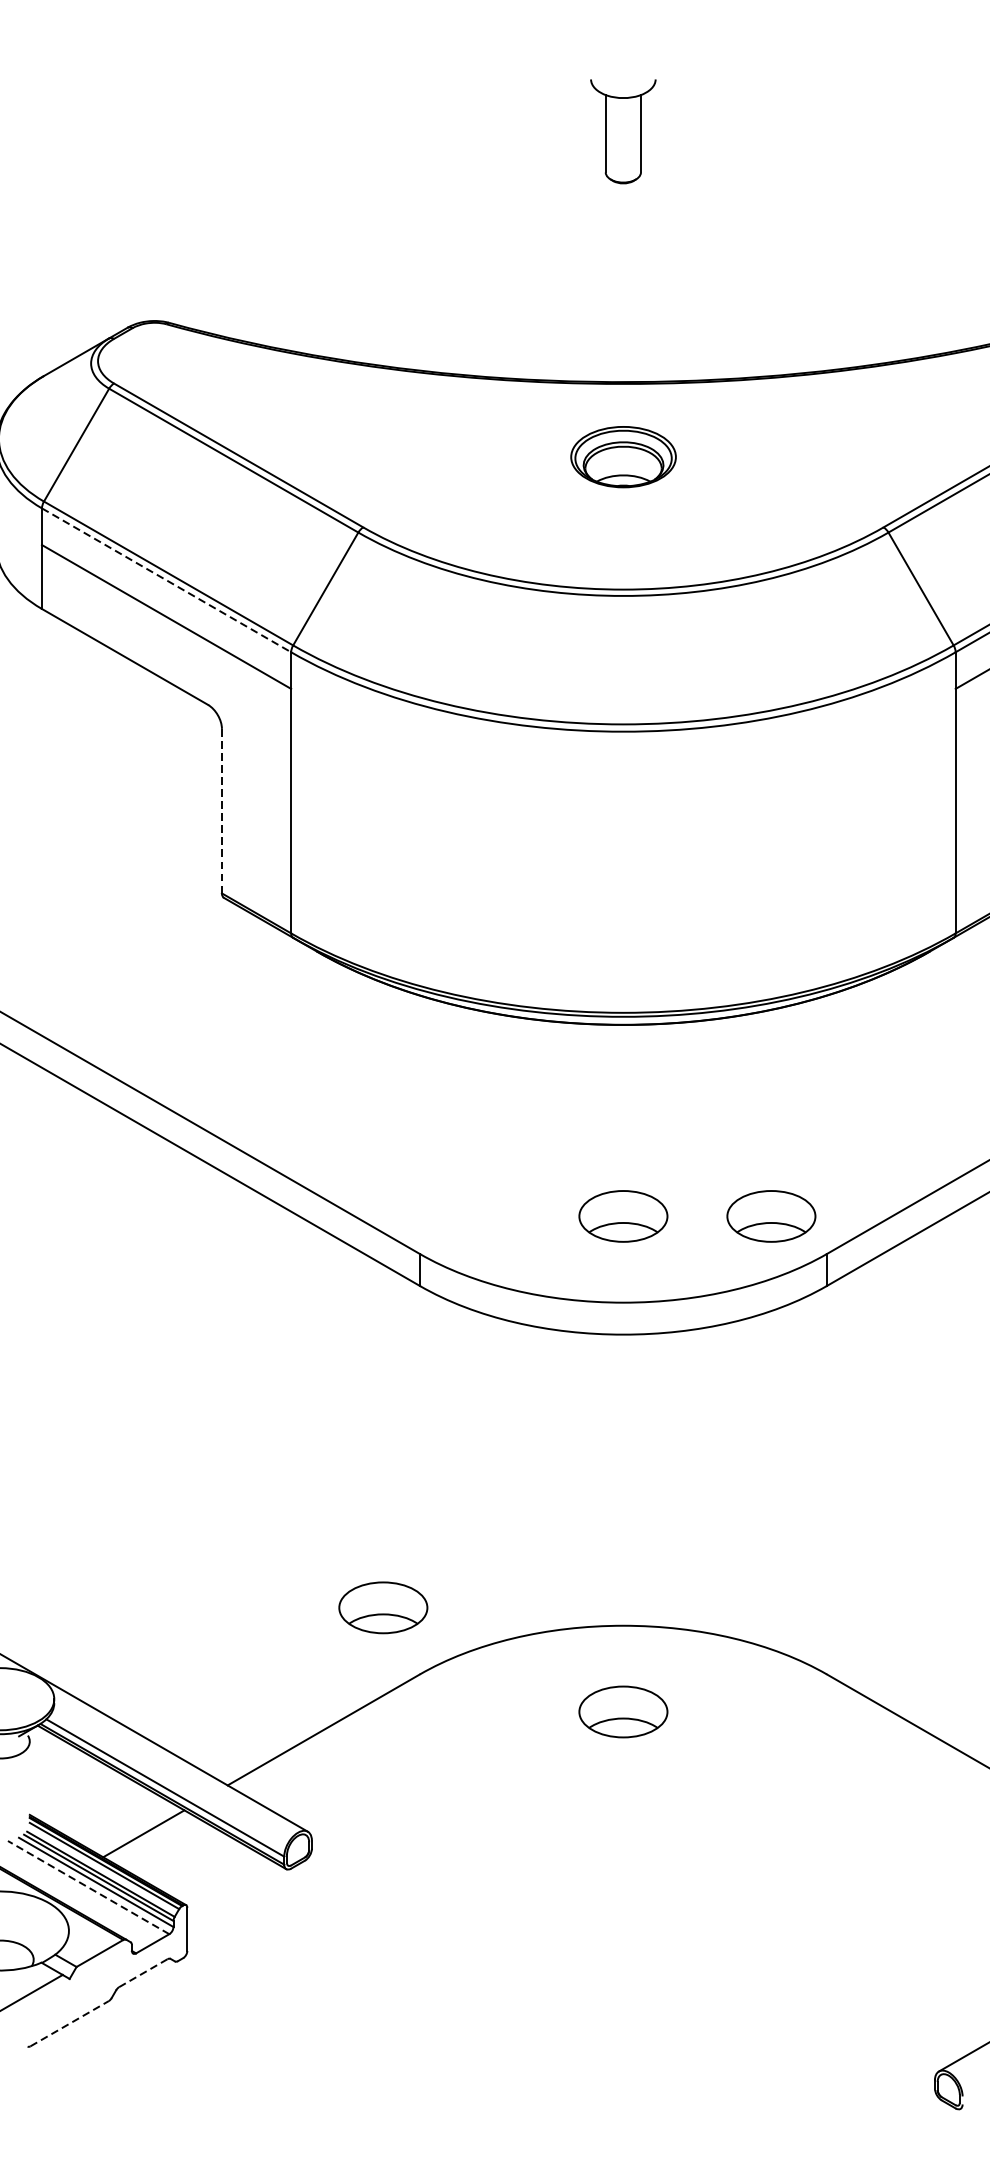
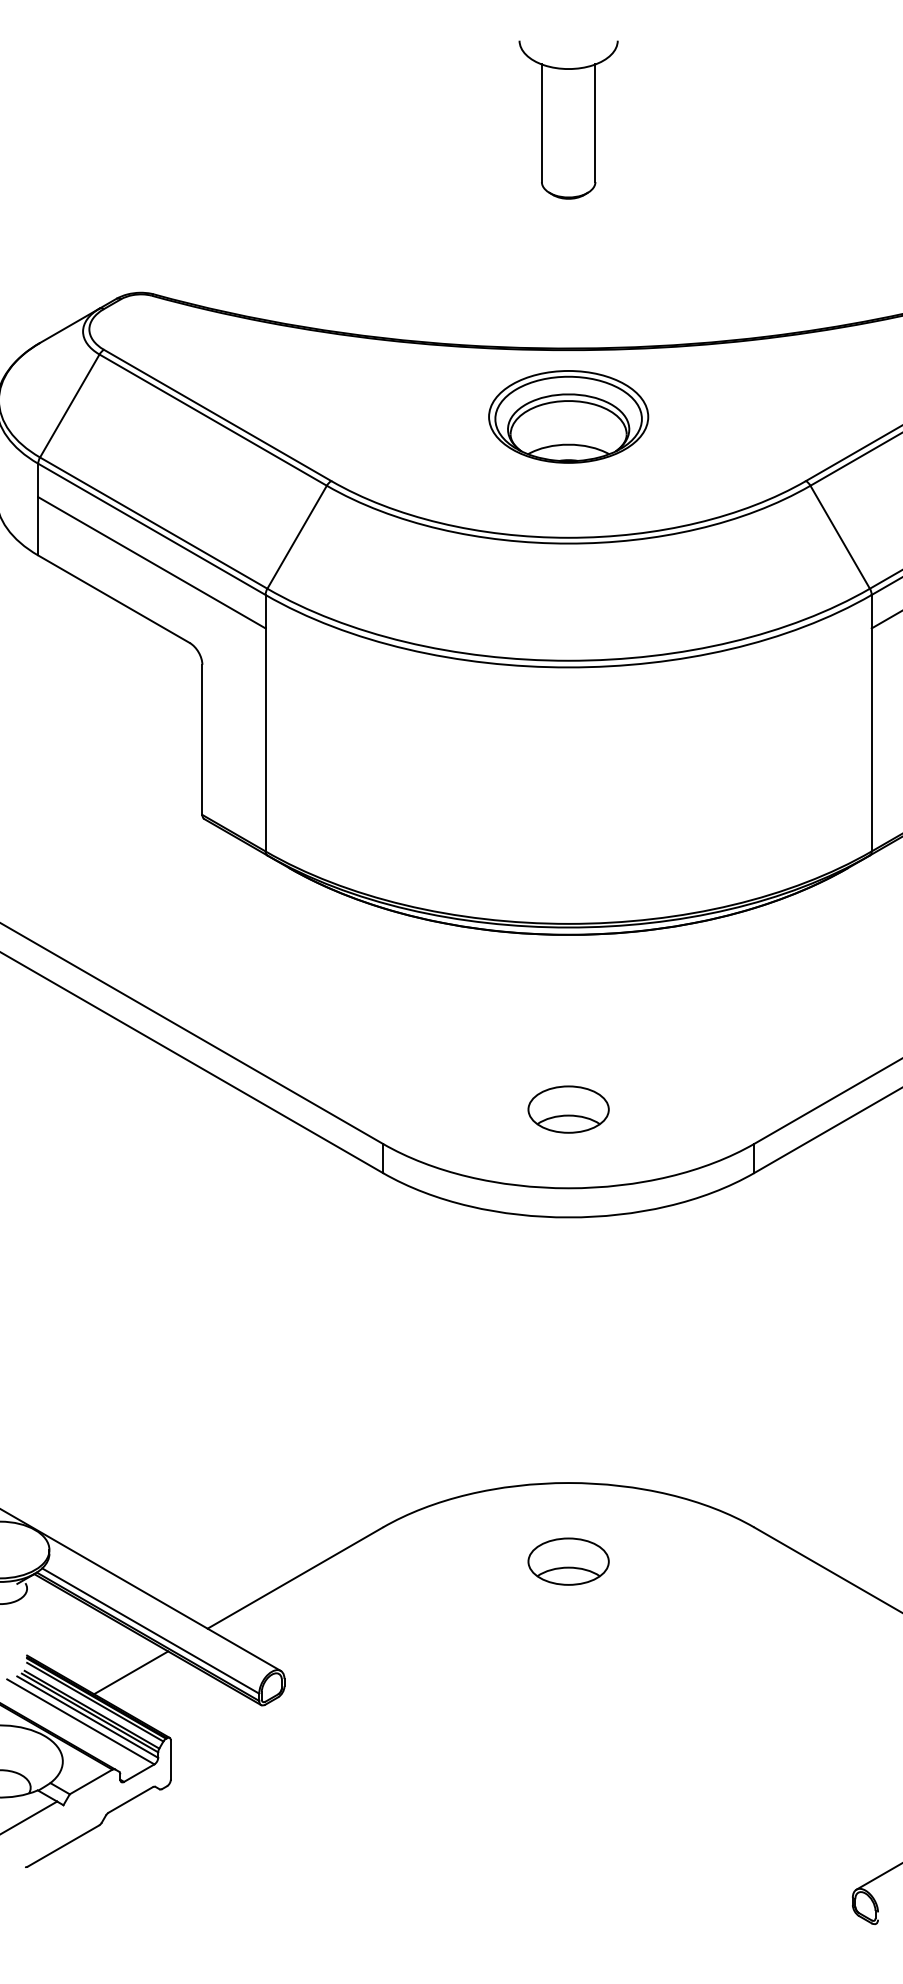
part: (623, 131) -> (568, 119), size x1.67
part: (623, 456) -> (568, 416), size x1.67
line: (167, 580) -> (152, 529), dashed -> solid
line: (222, 811) -> (202, 740), dashed -> solid
part: (771, 1216) -> (703, 1109), removed
part: (383, 1607) -> (349, 1466), removed
line: (88, 1887) -> (80, 1721), dashed -> solid
line: (143, 1972) -> (130, 1799), dashed -> solid
line: (69, 2023) -> (63, 1845), dashed -> solid

